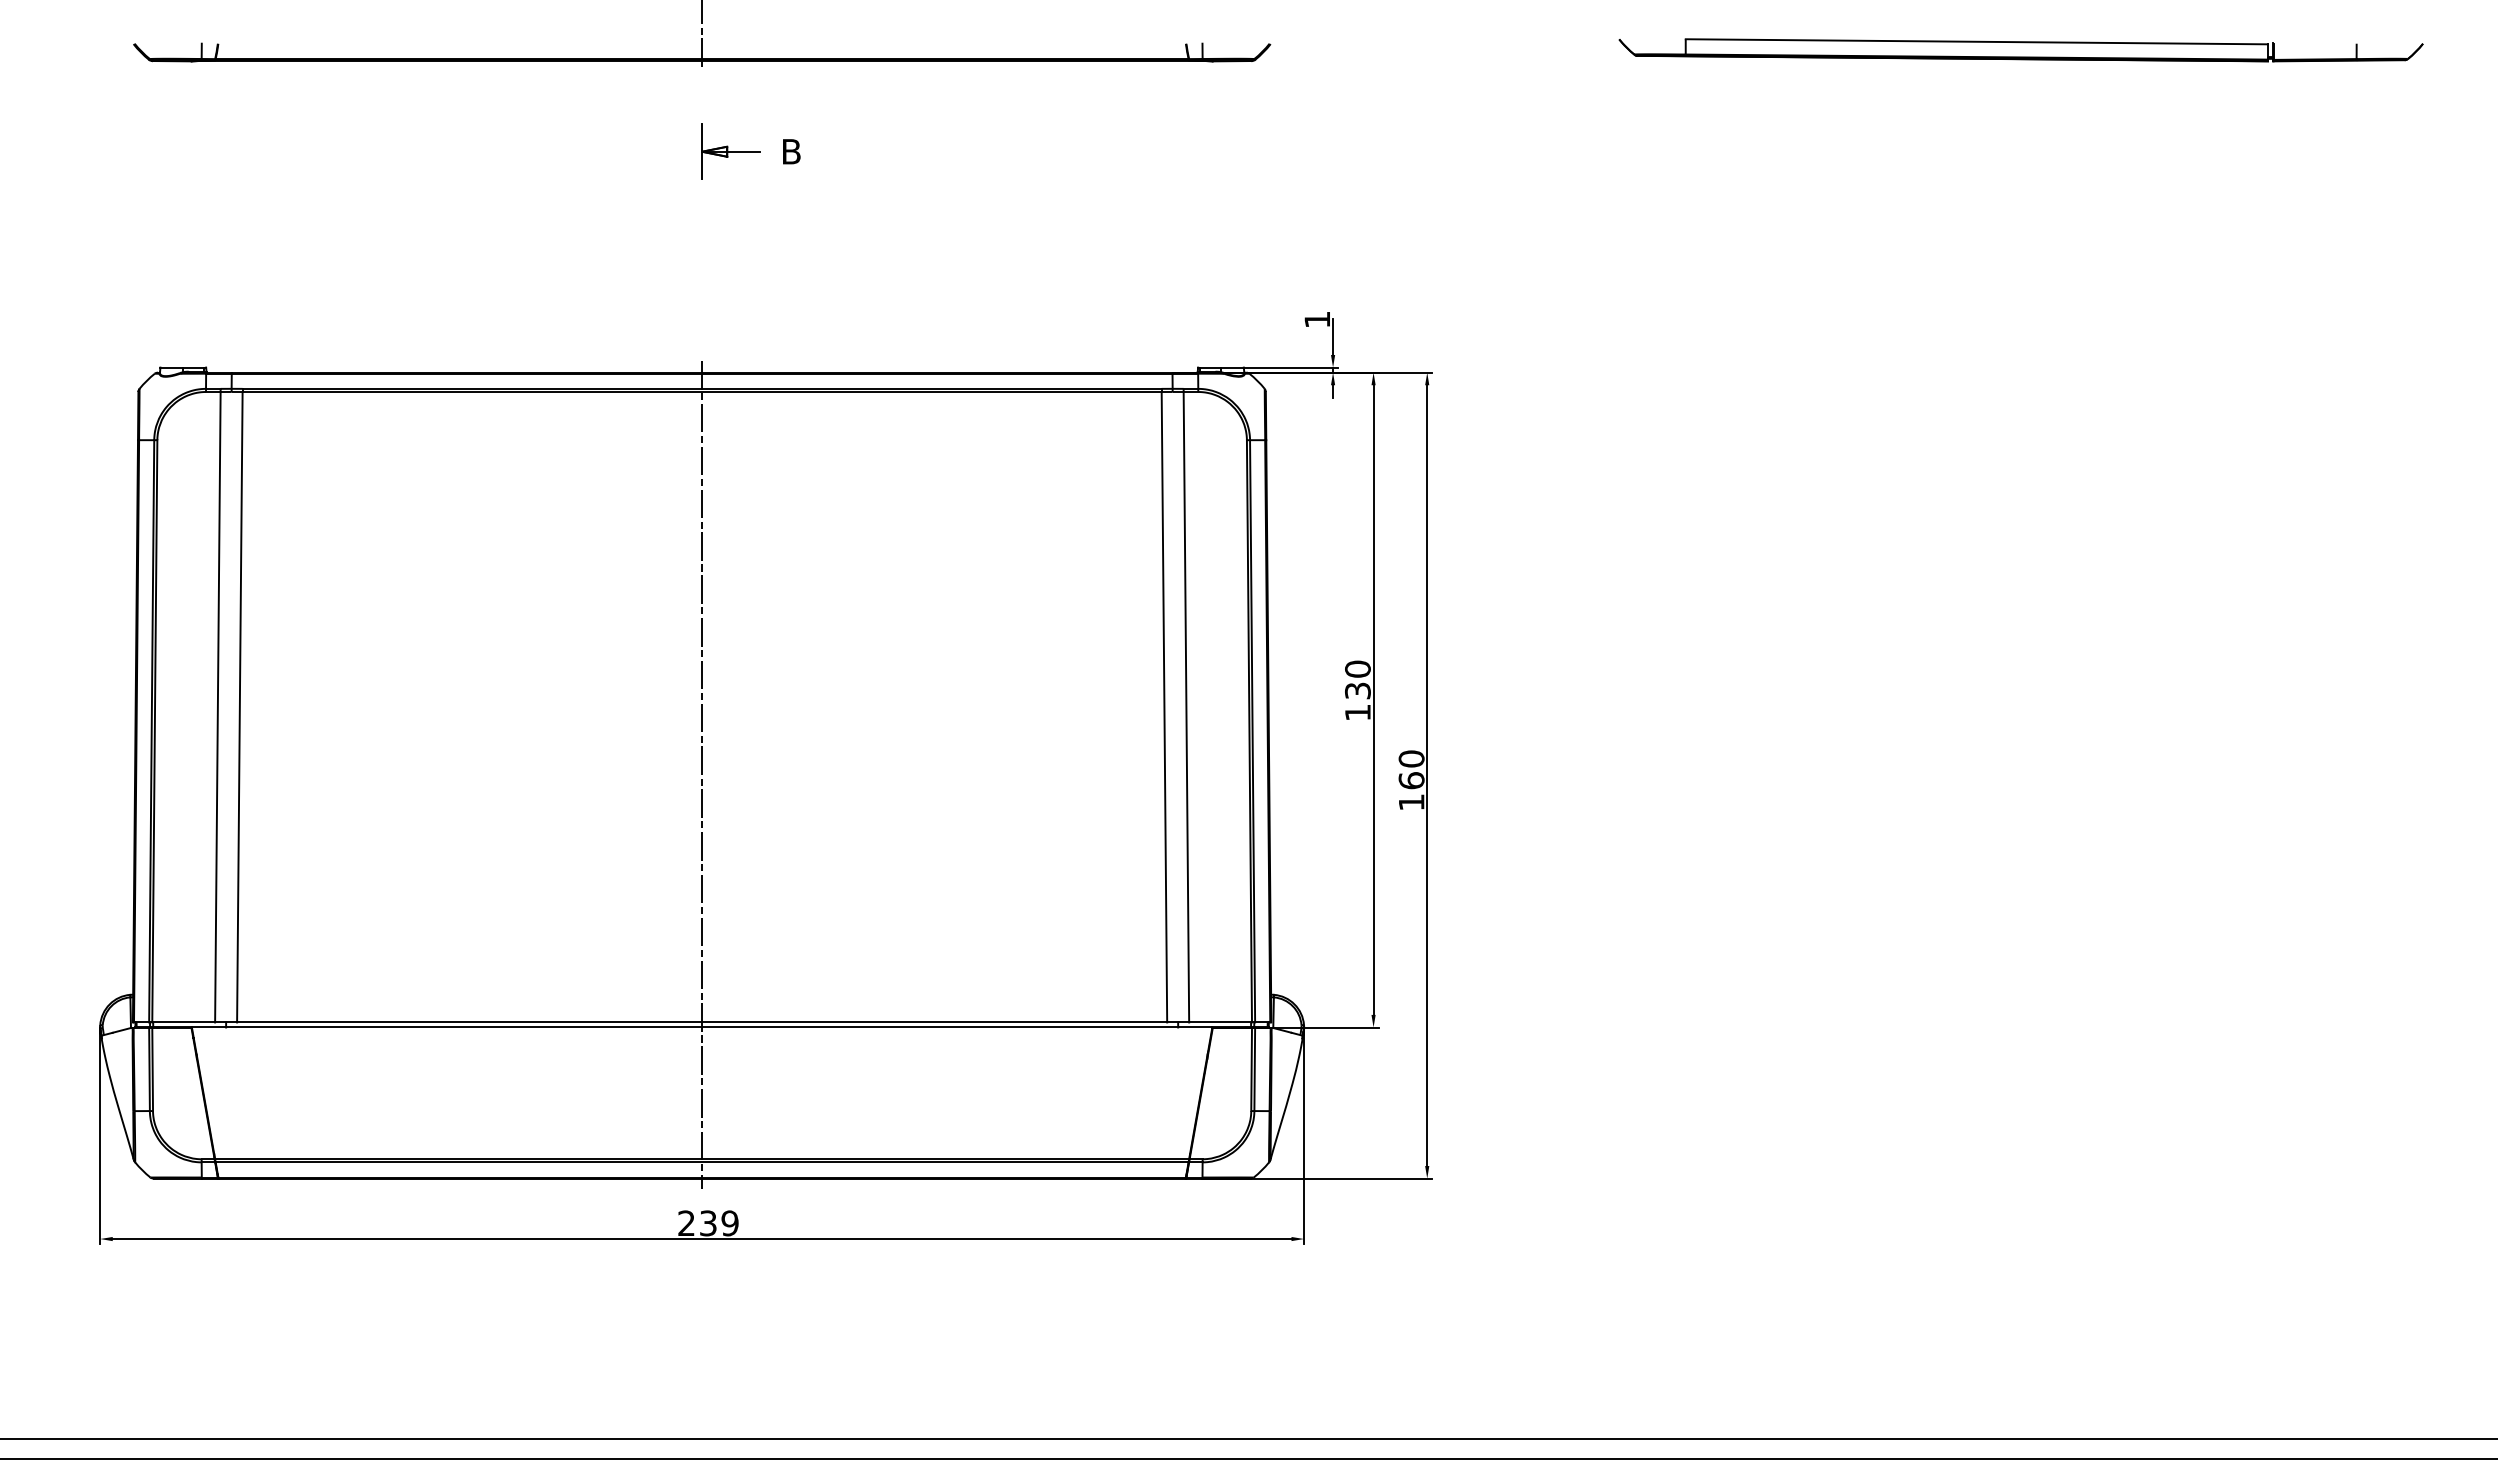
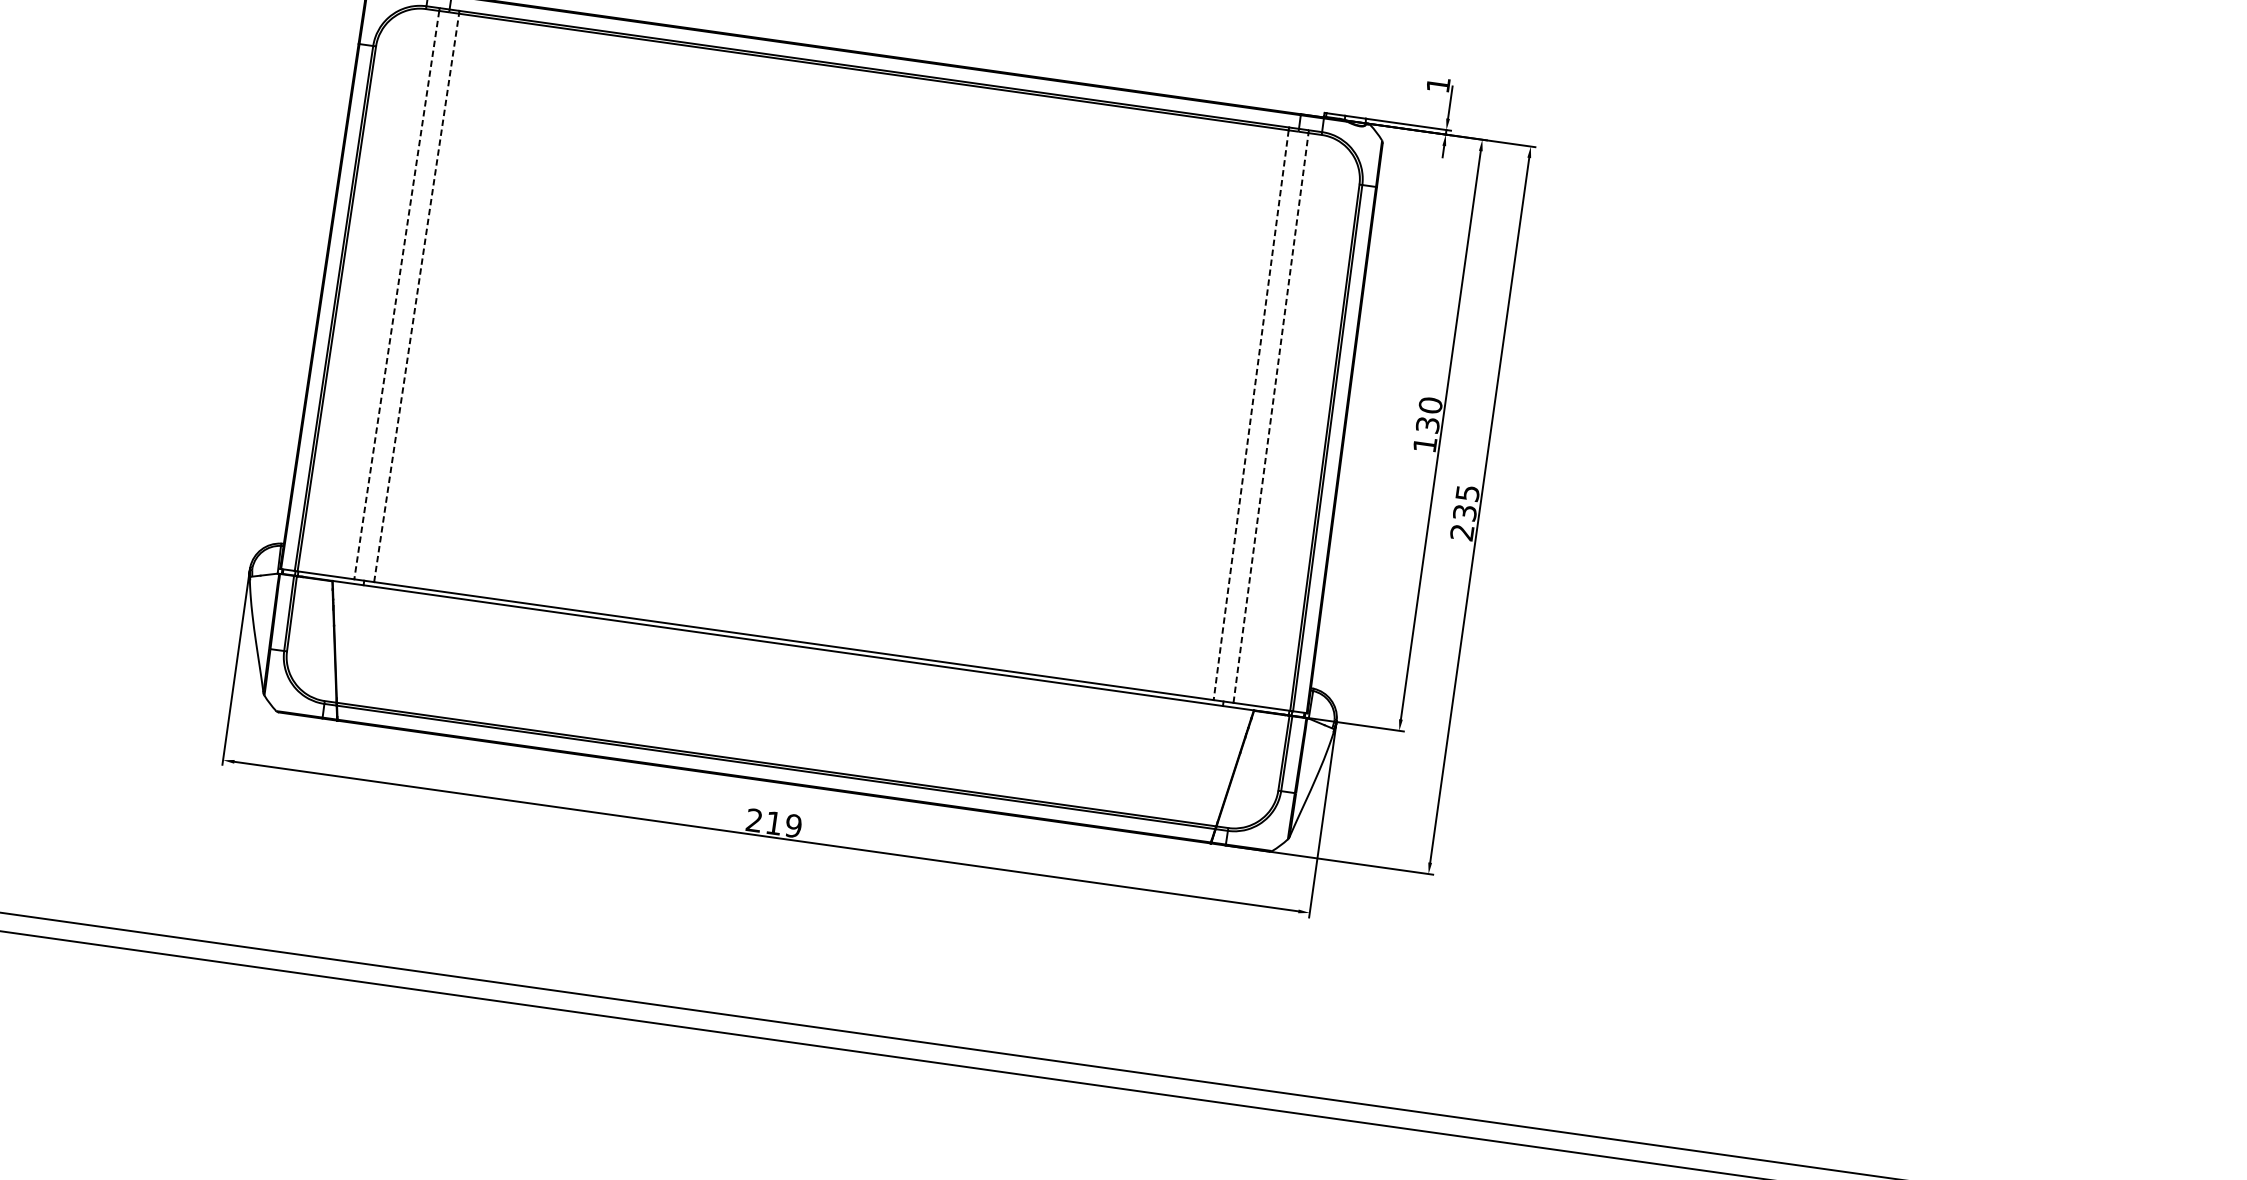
line: (239, 706) -> (416, 297), solid -> dashed
line: (1186, 706) -> (1271, 417), solid -> dashed
line: (217, 707) -> (396, 295), solid -> dashed
line: (1164, 707) -> (1251, 415), solid -> dashed
line: (702, 774) -> (825, 417), removed
text: (1411, 780) -> (1464, 512), 160 -> 235
text: (708, 1223) -> (774, 823), 239 -> 219

